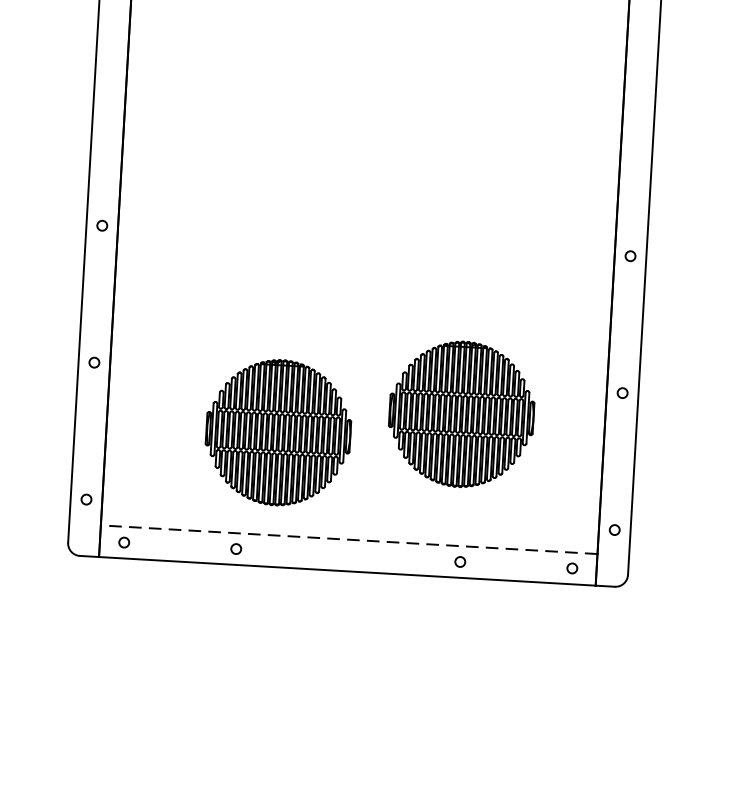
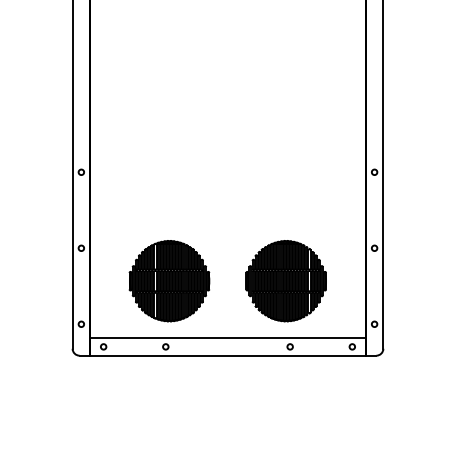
part: (460, 414) -> (285, 281), moved
part: (278, 433) -> (169, 281), moved
line: (350, 540) -> (228, 338), dashed -> solid

